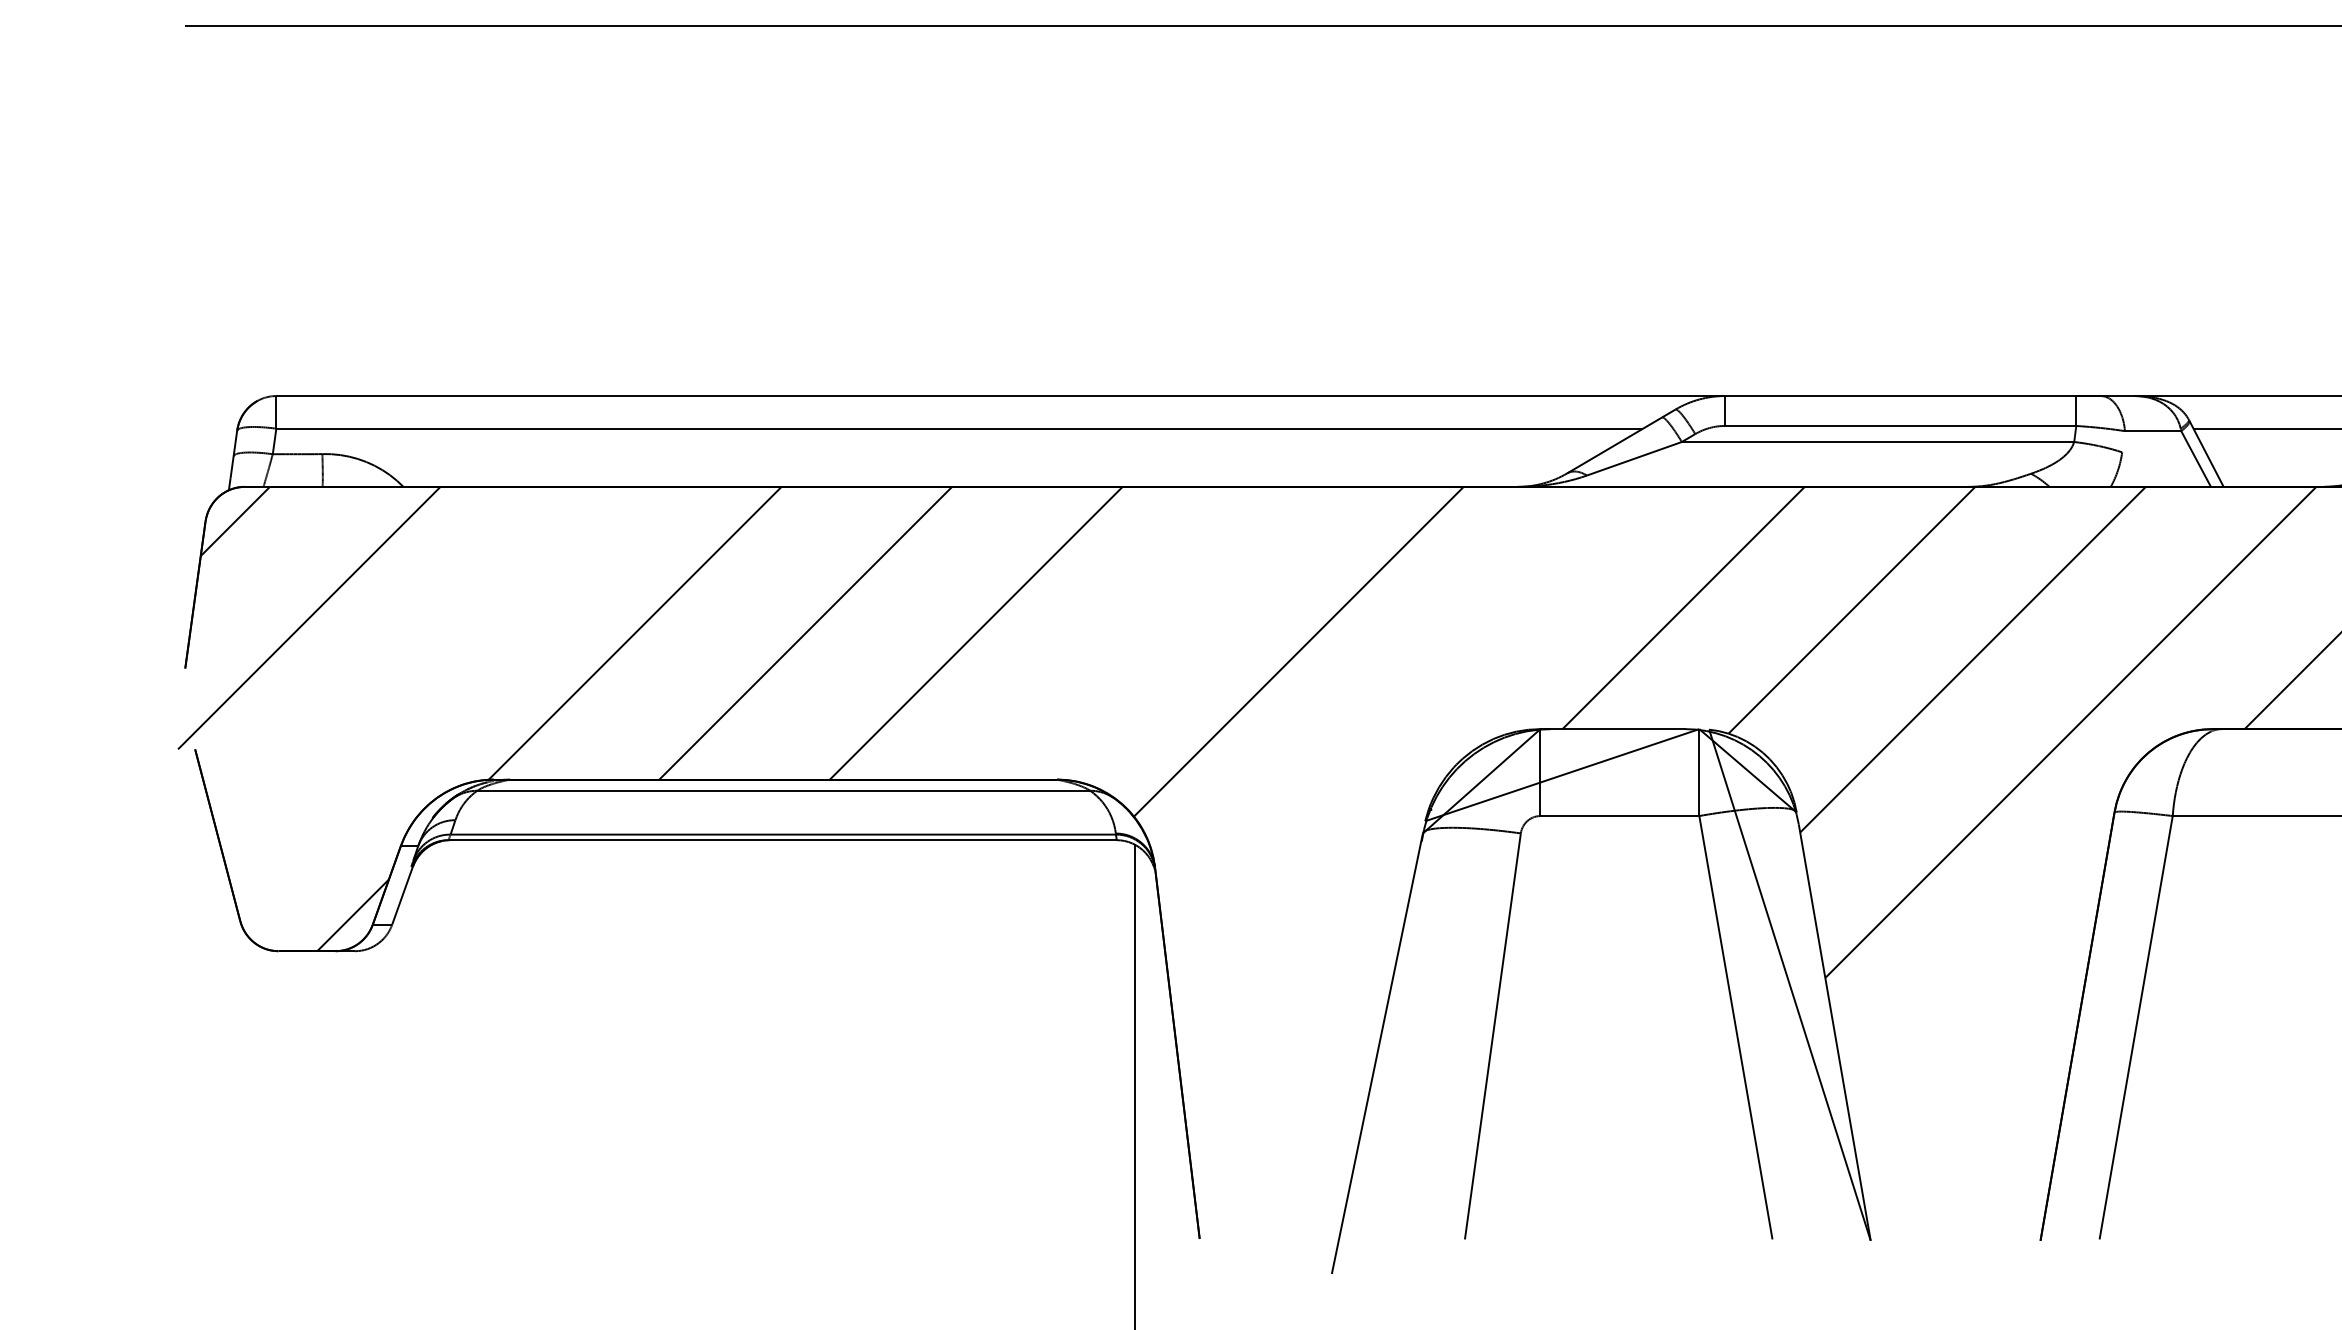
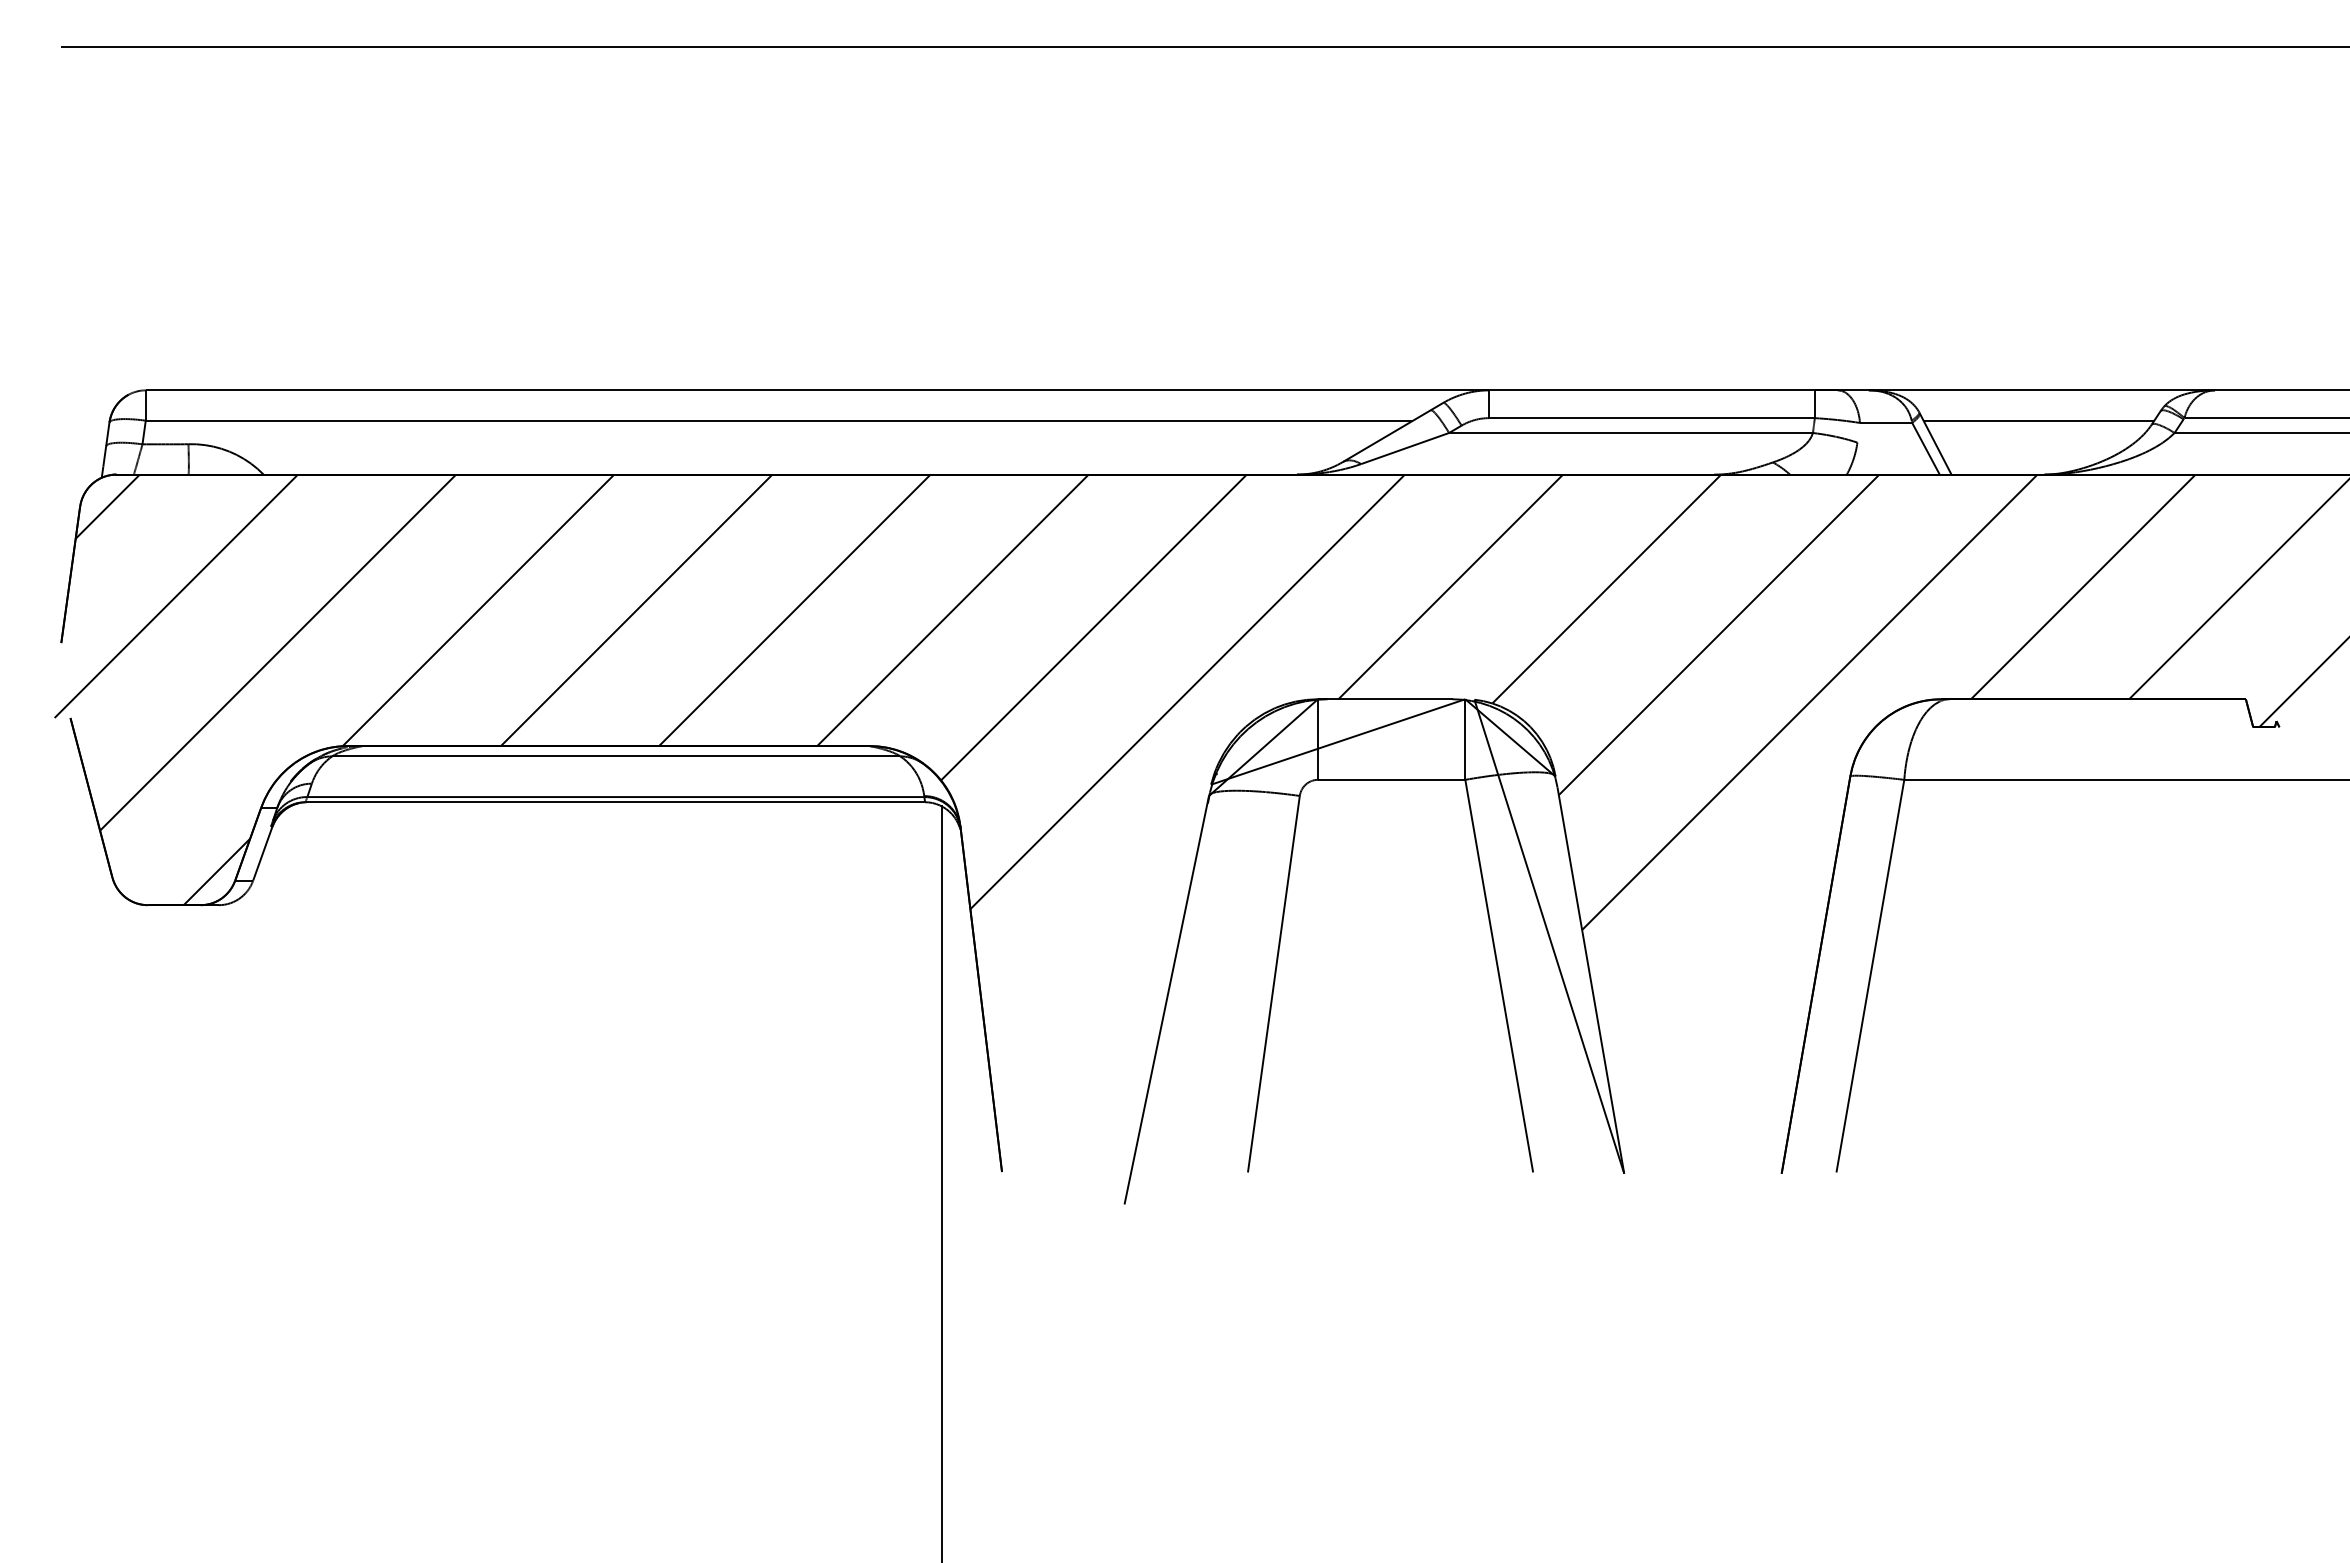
line: (1146, 633) -> (952, 610), added
line: (419, 678) -> (278, 652), added
line: (1399, 720) -> (1187, 691), added

